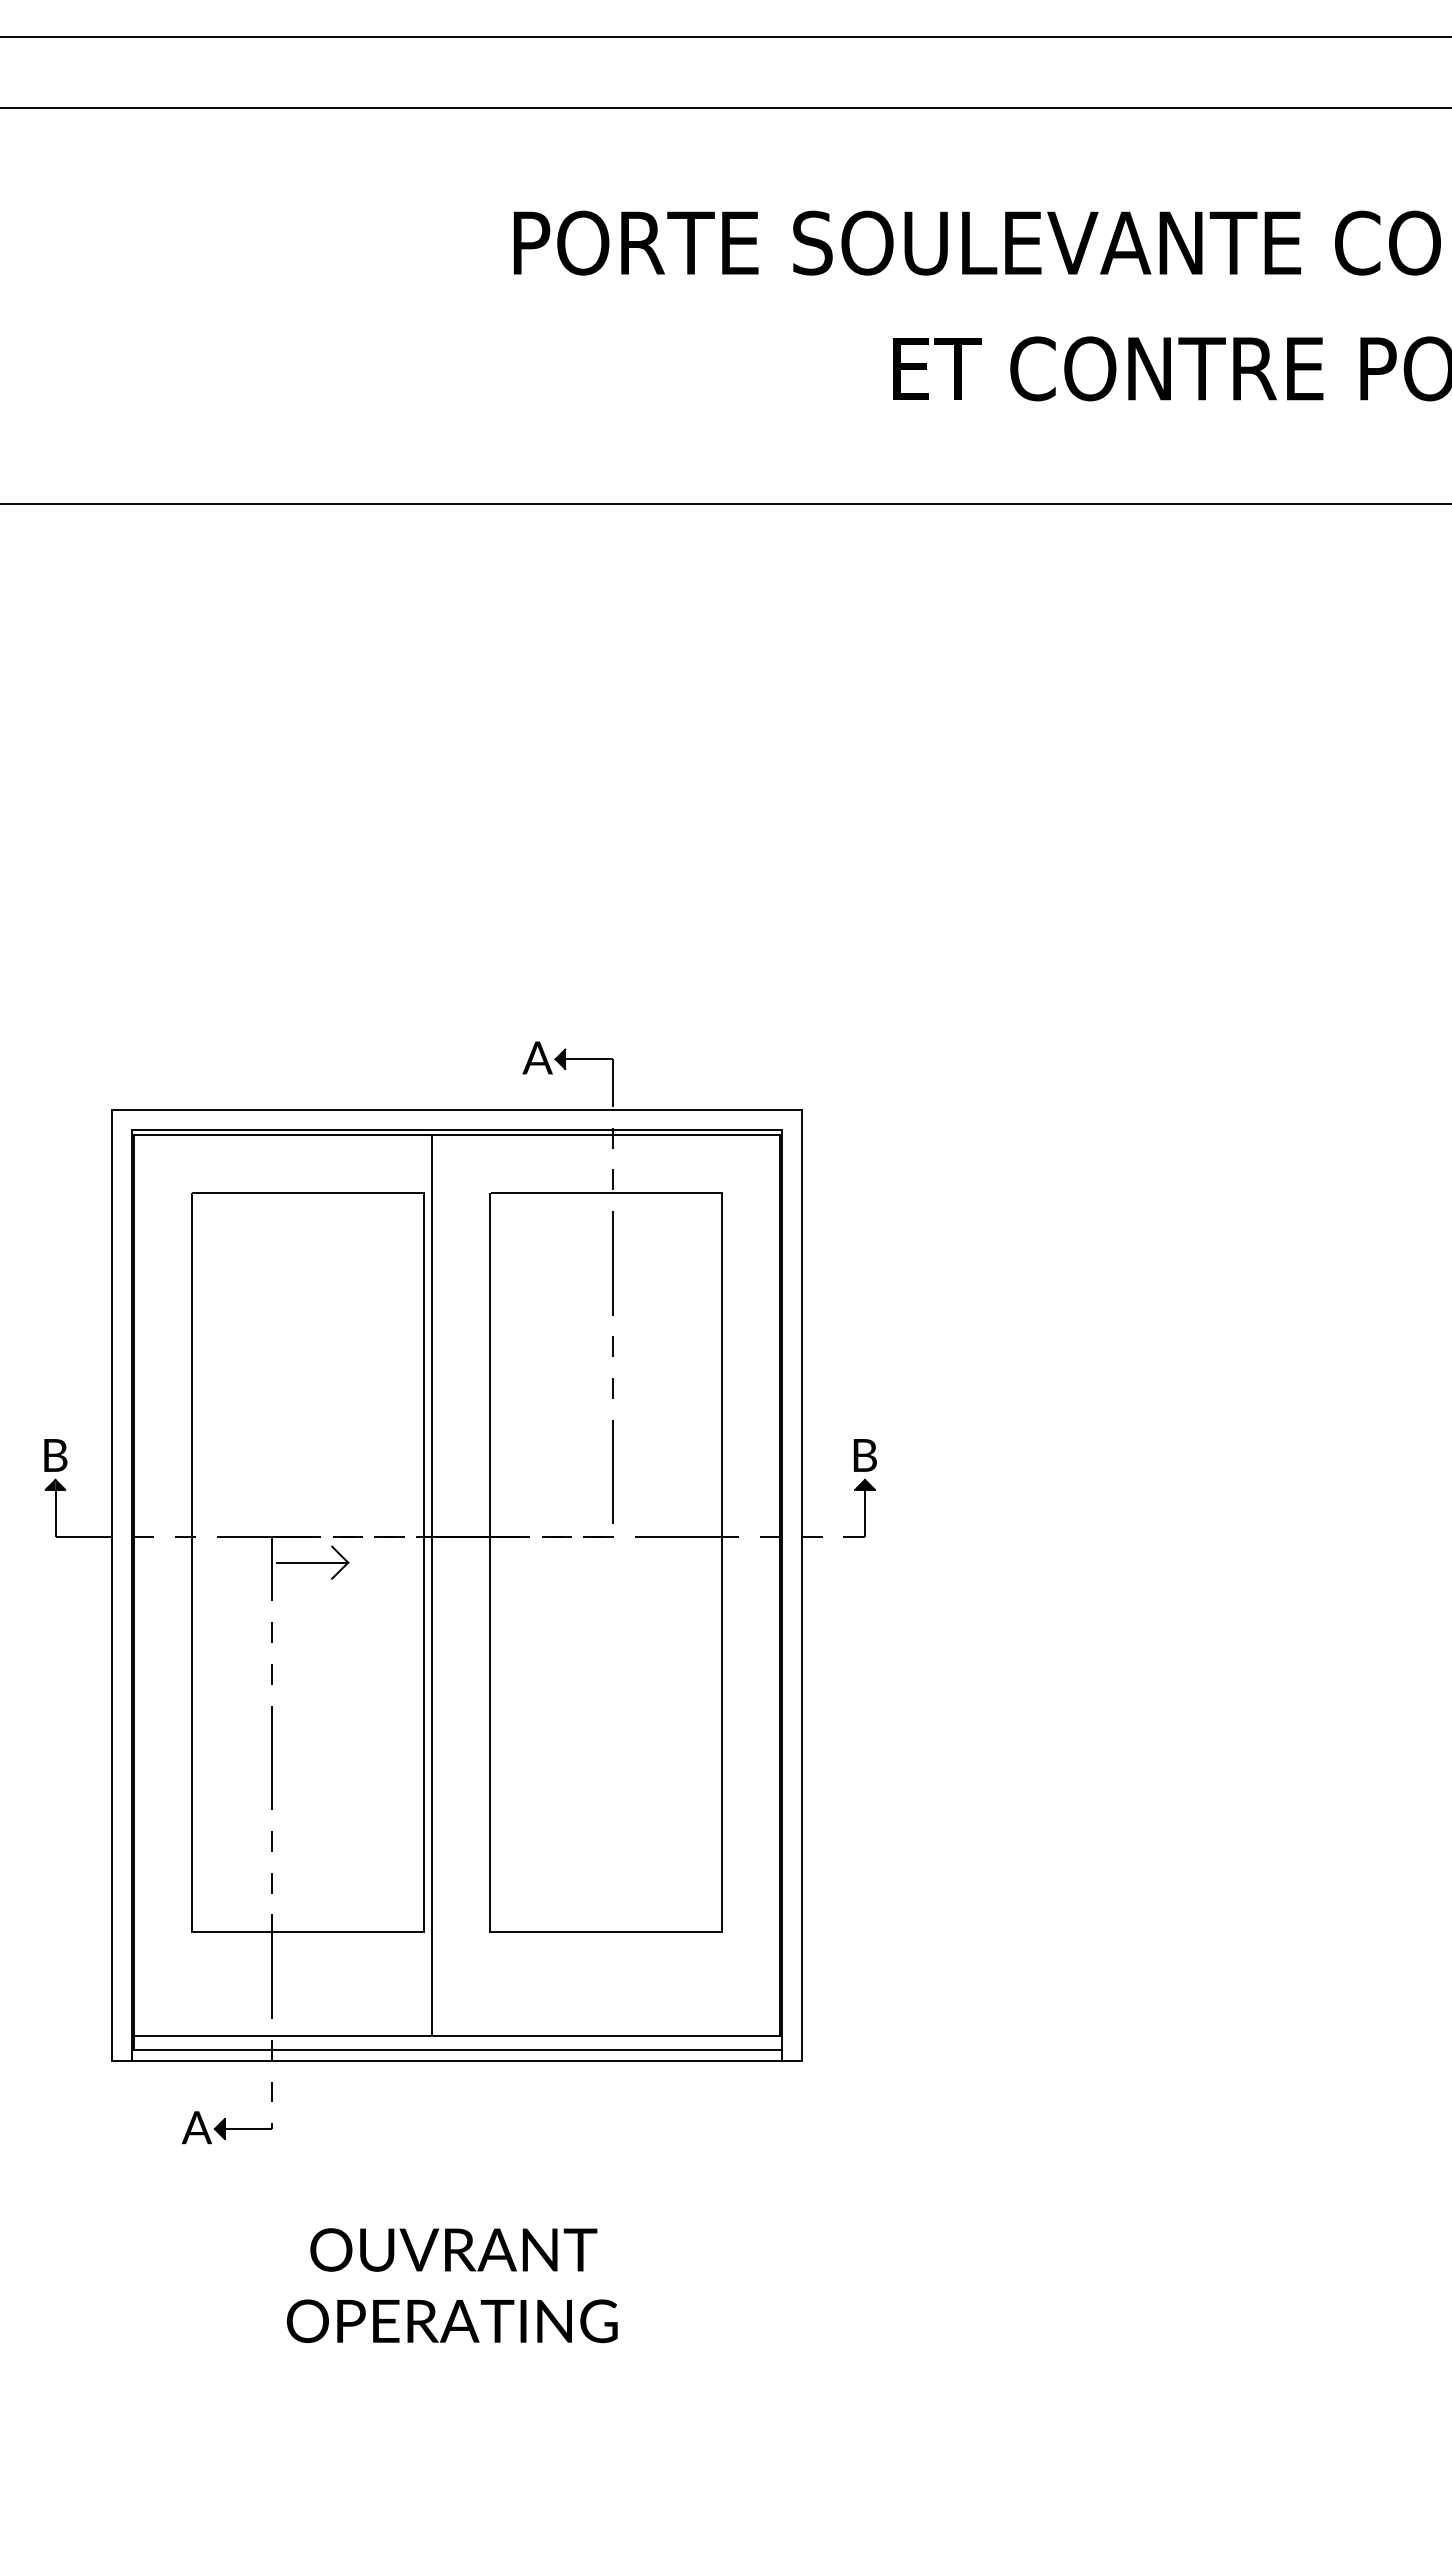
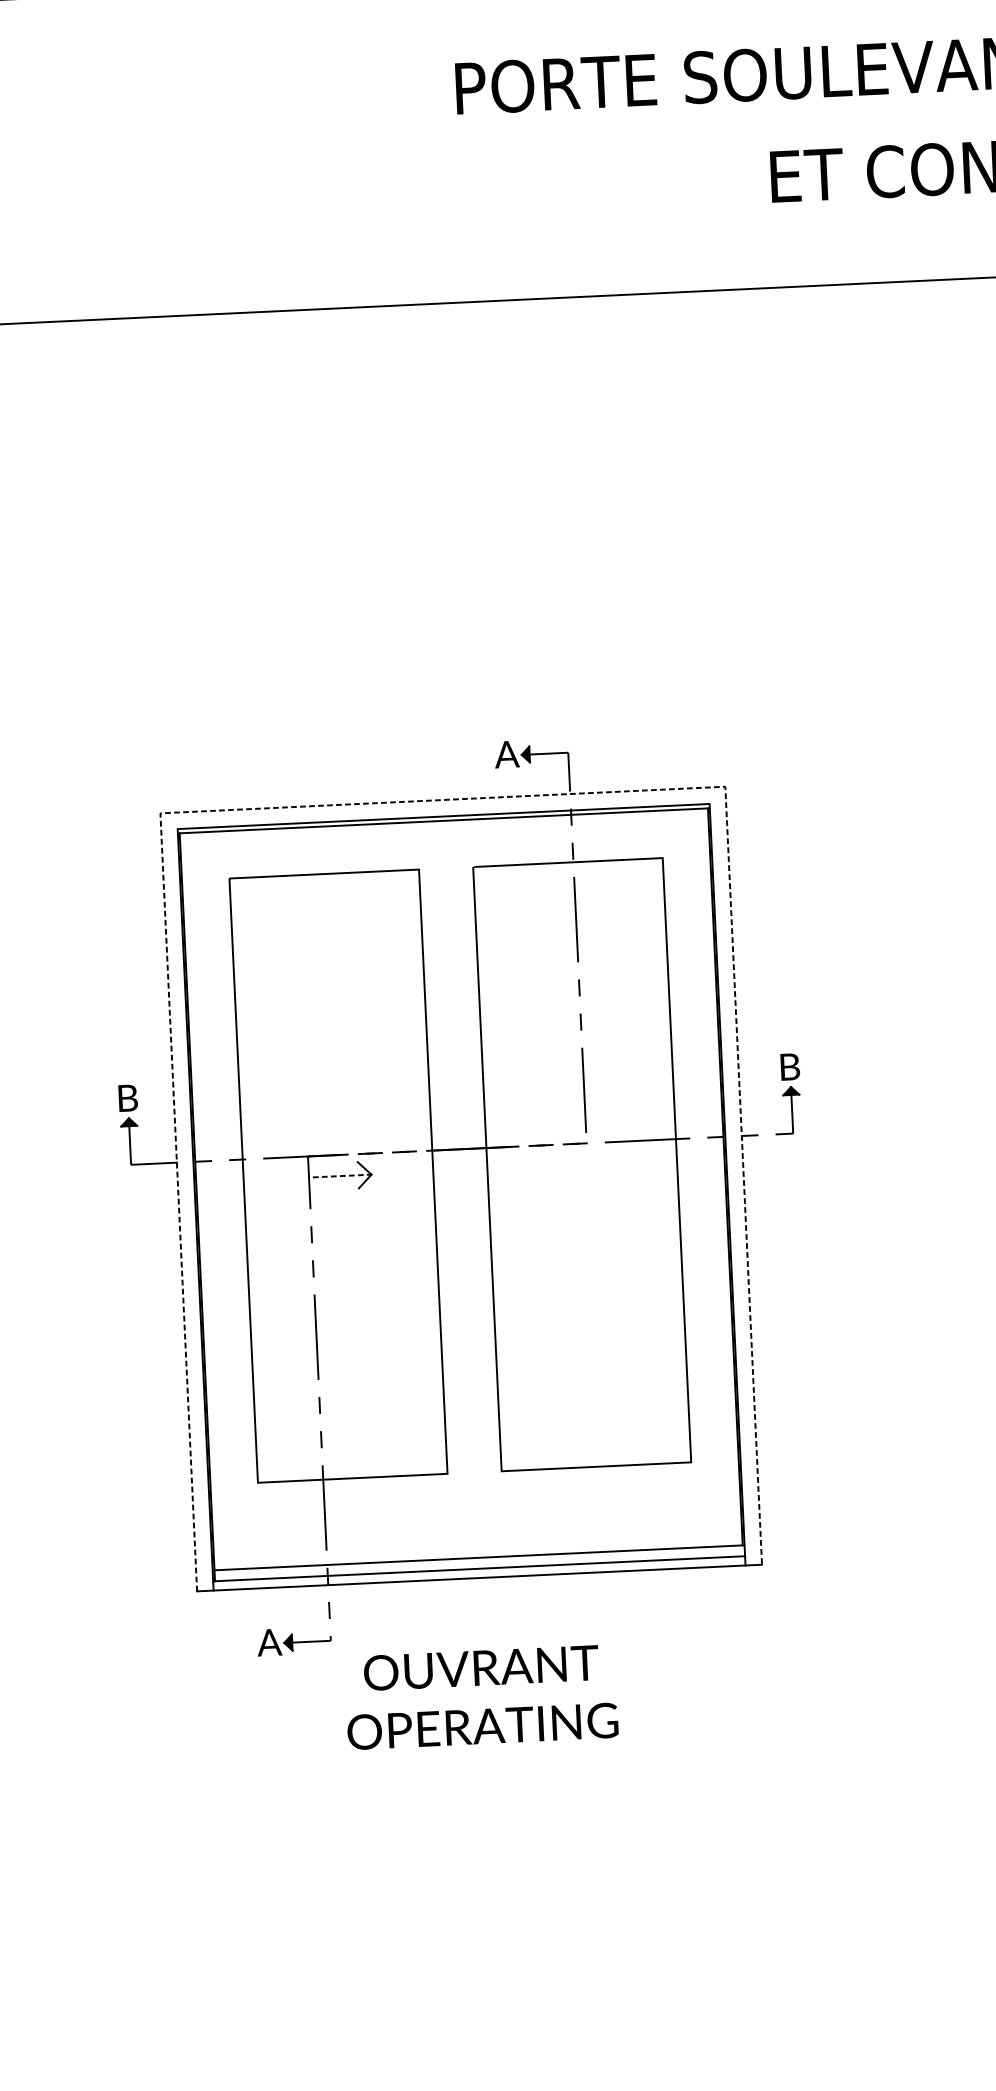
line: (457, 1109) -> (443, 799), solid -> dashed
line: (312, 1562) -> (342, 1175), solid -> dashed
line: (431, 1585) -> (440, 1190), removed
text: (452, 2285) -> (481, 1697), moved

